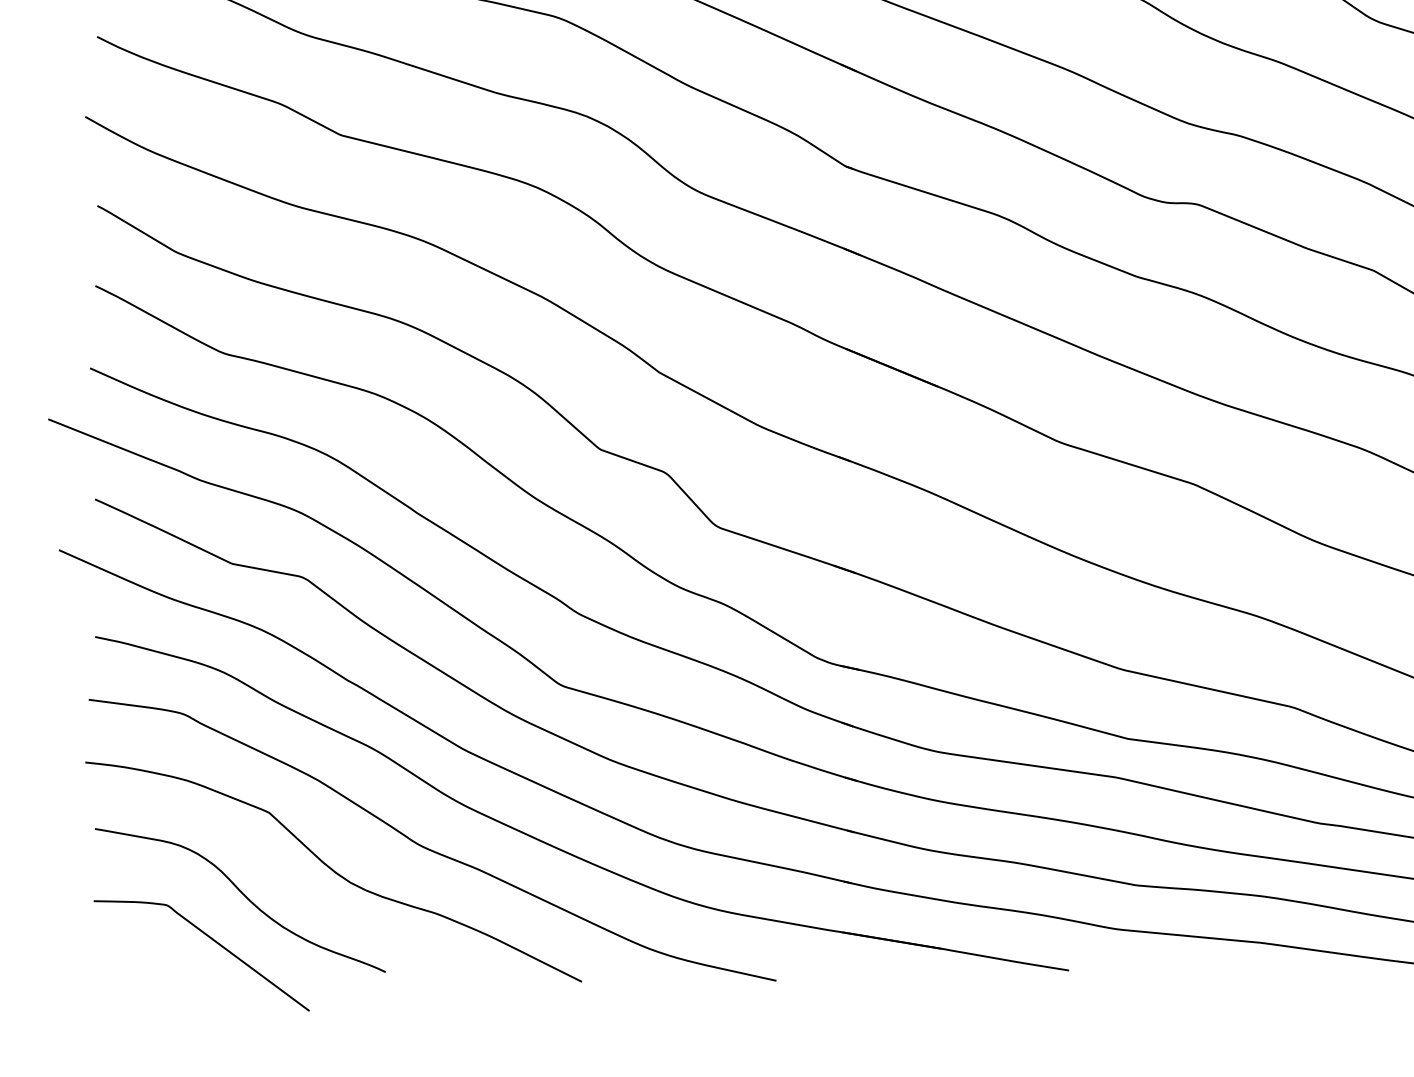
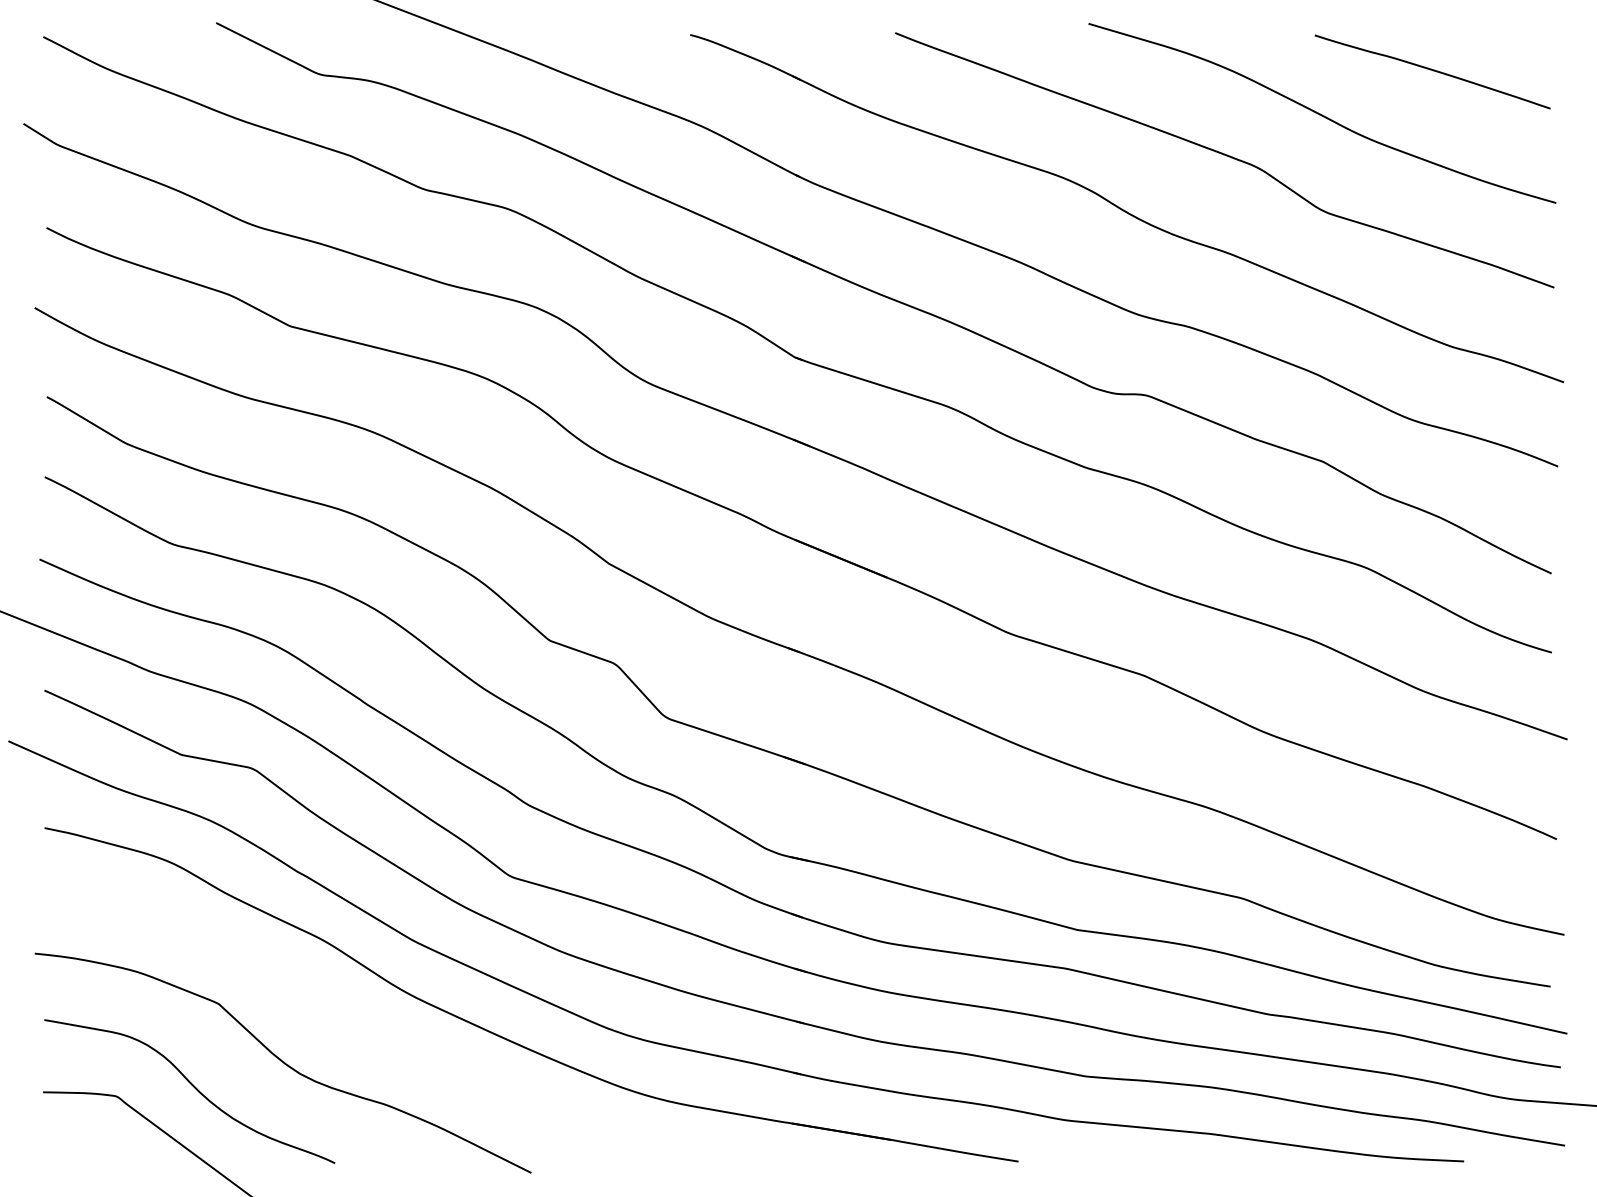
curve: (429, 848) -> (378, 1039), removed

